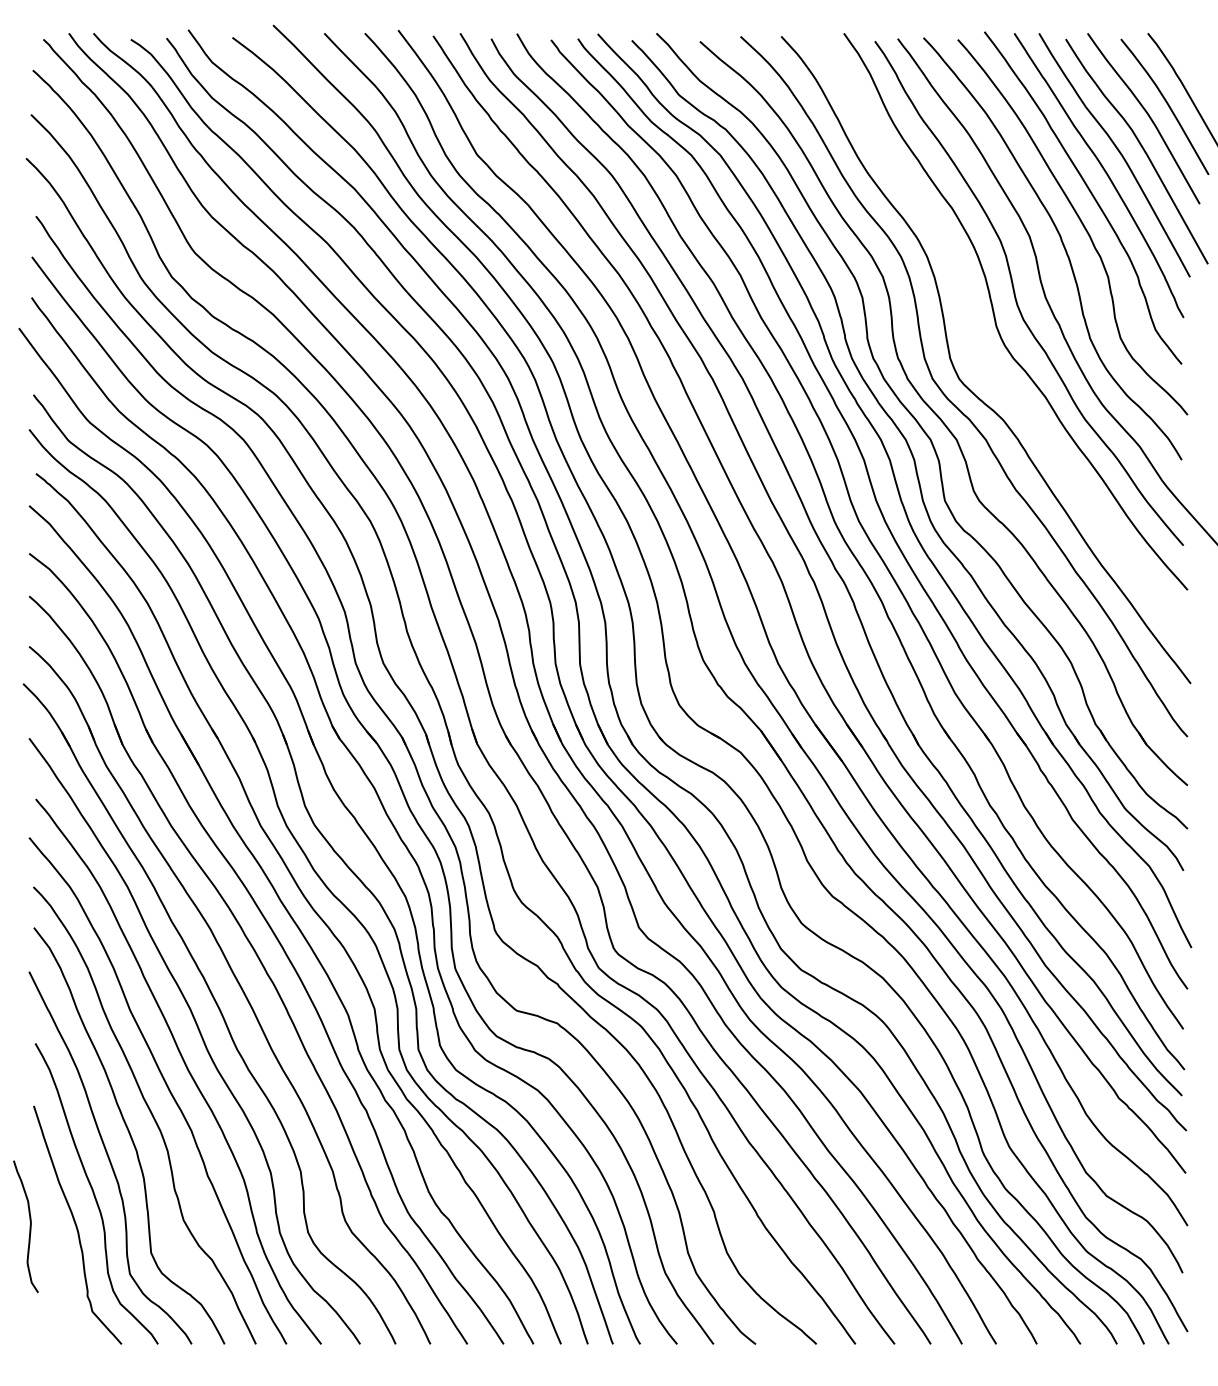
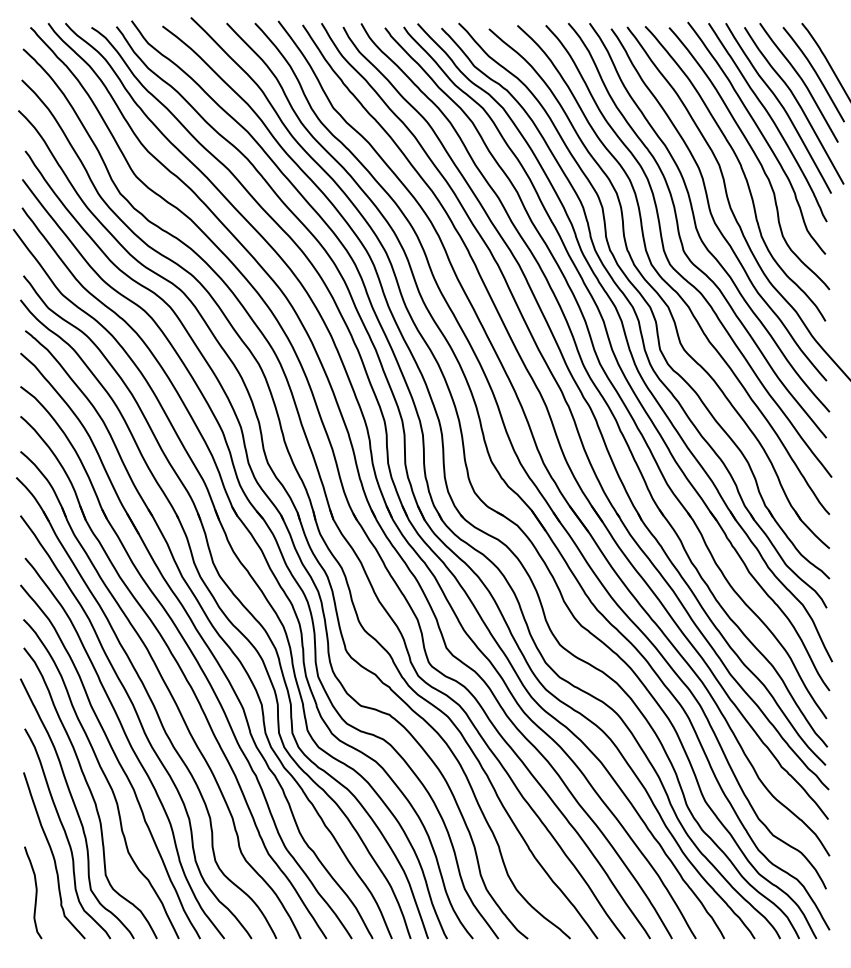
curve: (974, 335) -> (680, 234), added
curve: (29, 1226) -> (35, 892), moved

